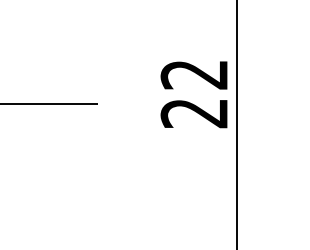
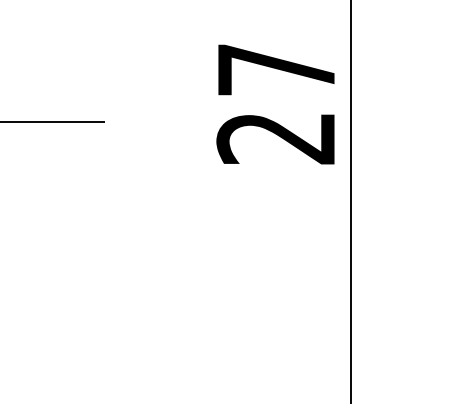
text: (193, 74) -> (274, 69), 22 -> 27

